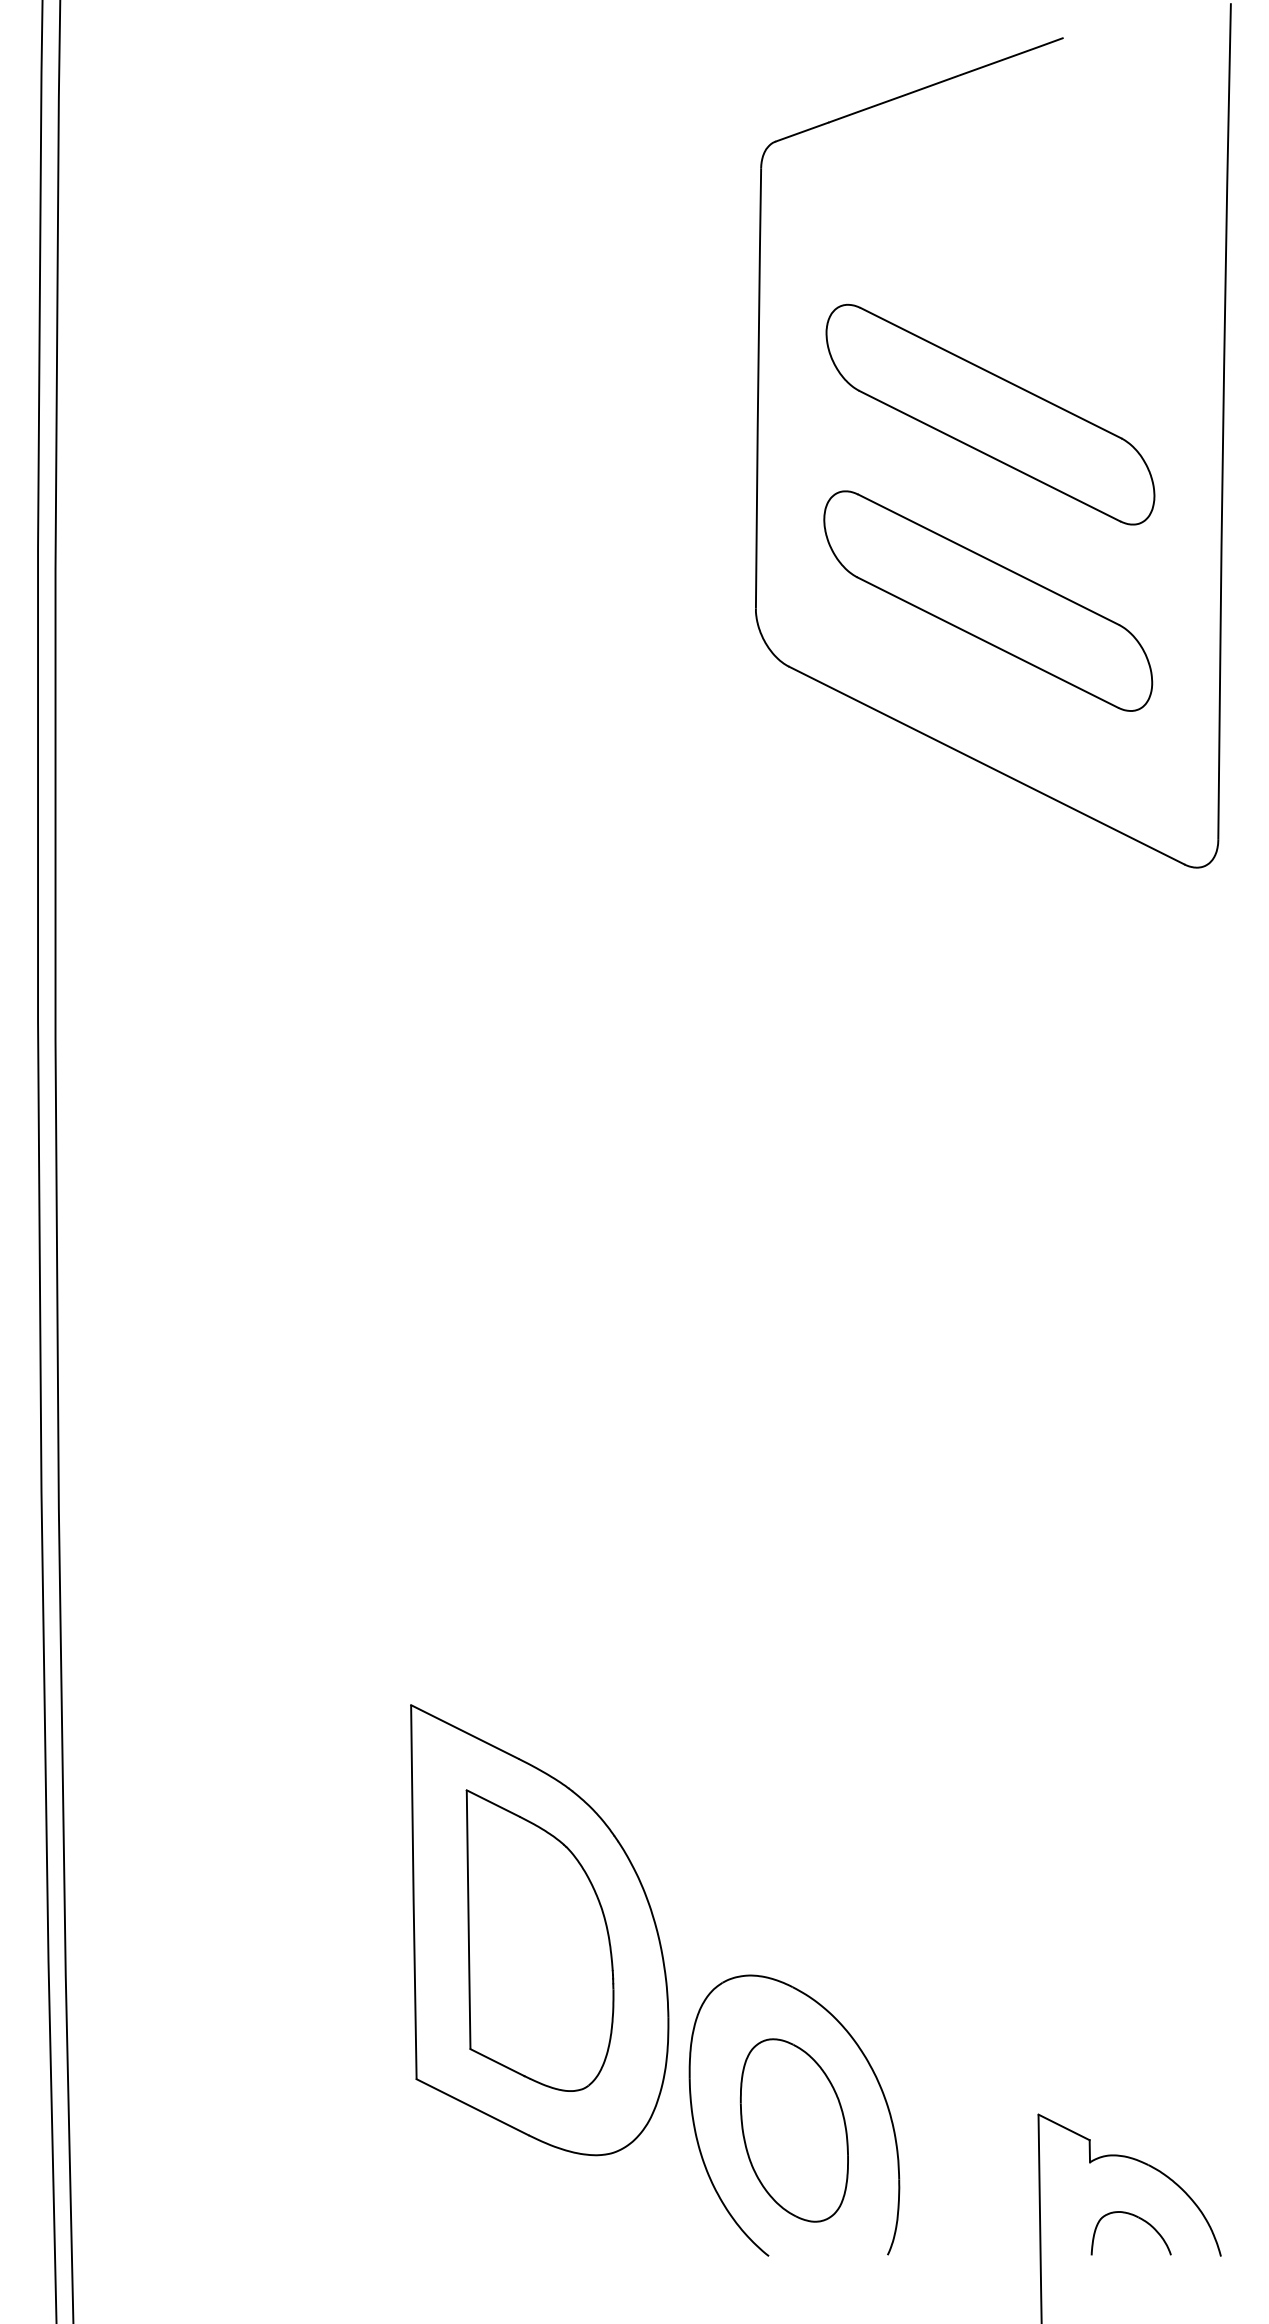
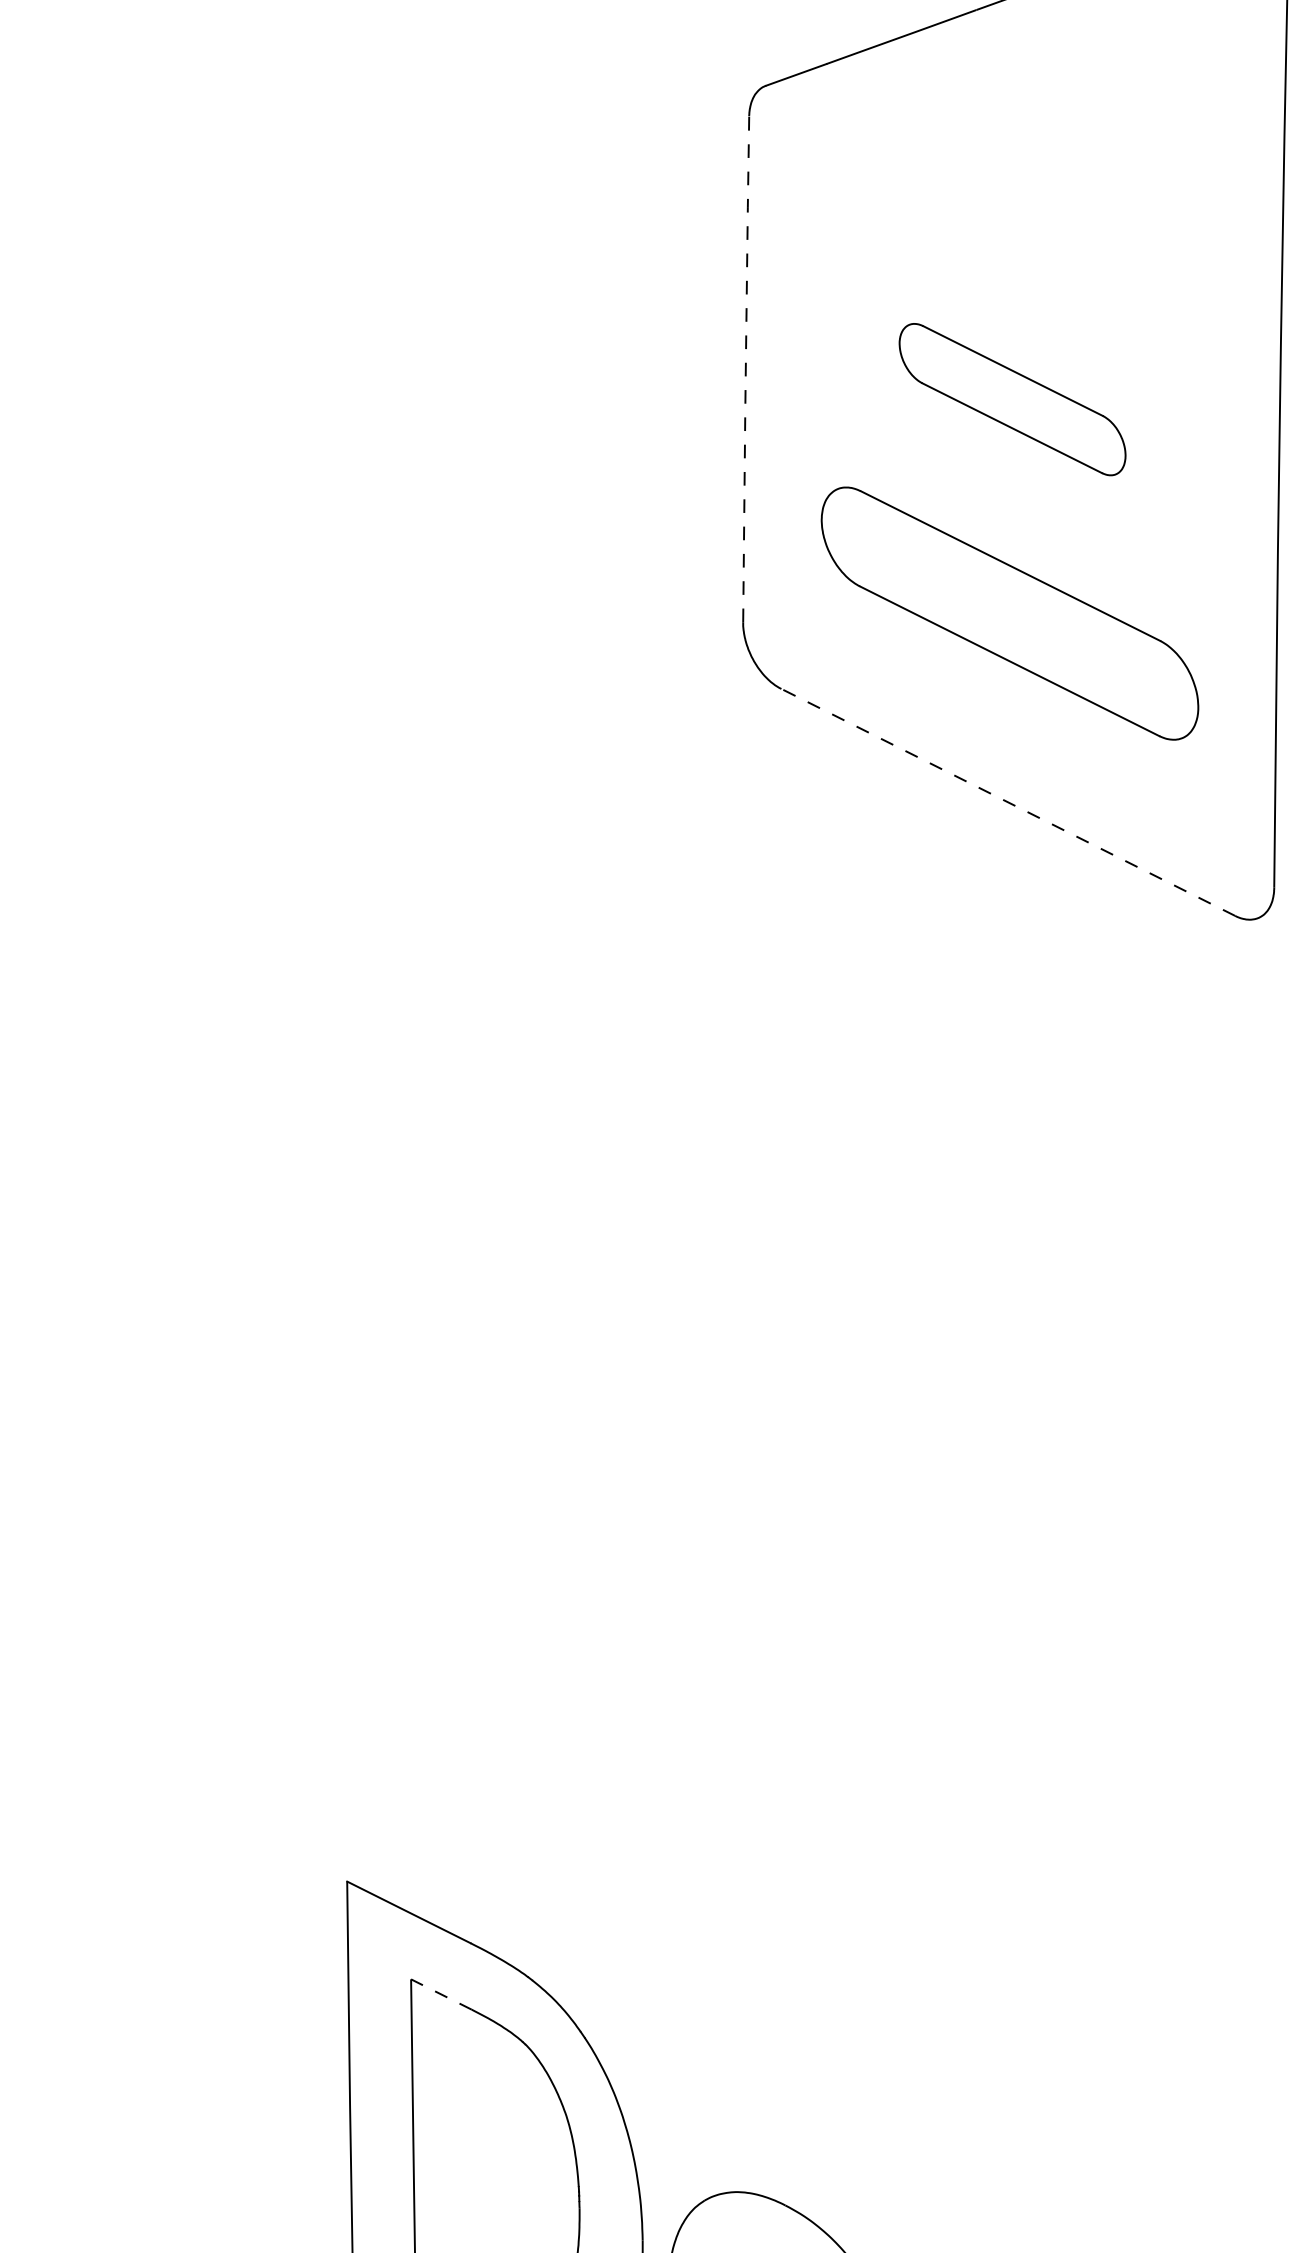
line: (758, 388) -> (746, 369), solid -> dashed
part: (990, 414) -> (1012, 399), size x0.6
line: (986, 765) -> (1008, 802), solid -> dashed
line: (493, 1803) -> (441, 1994), solid -> dashed

